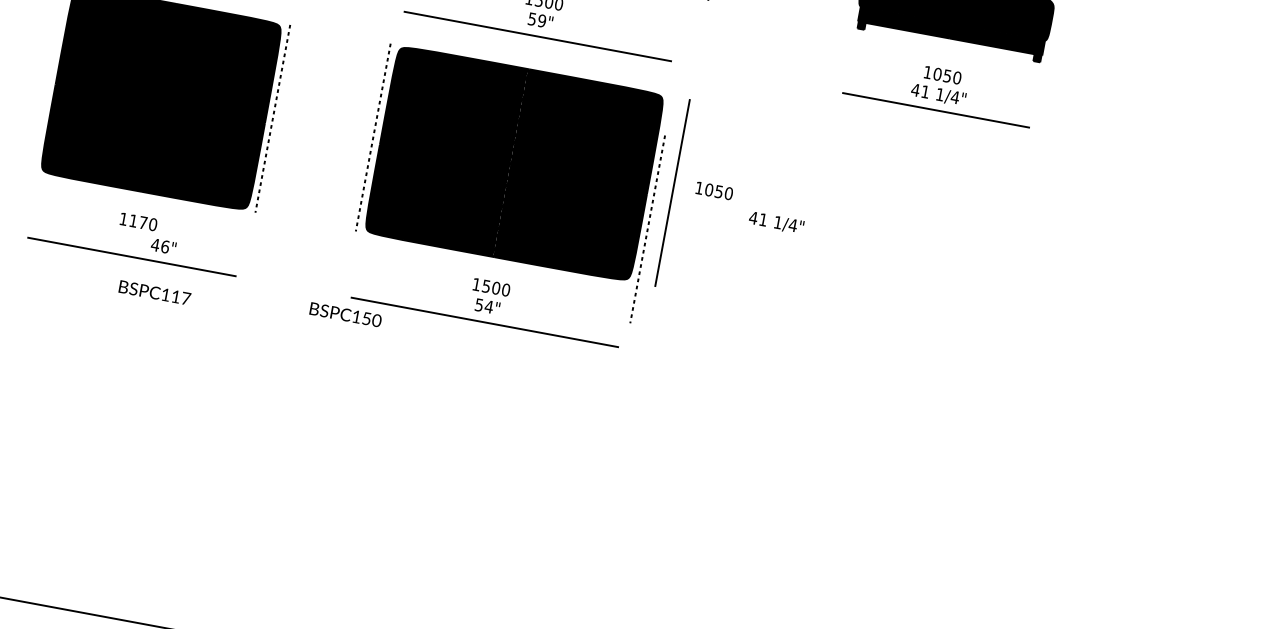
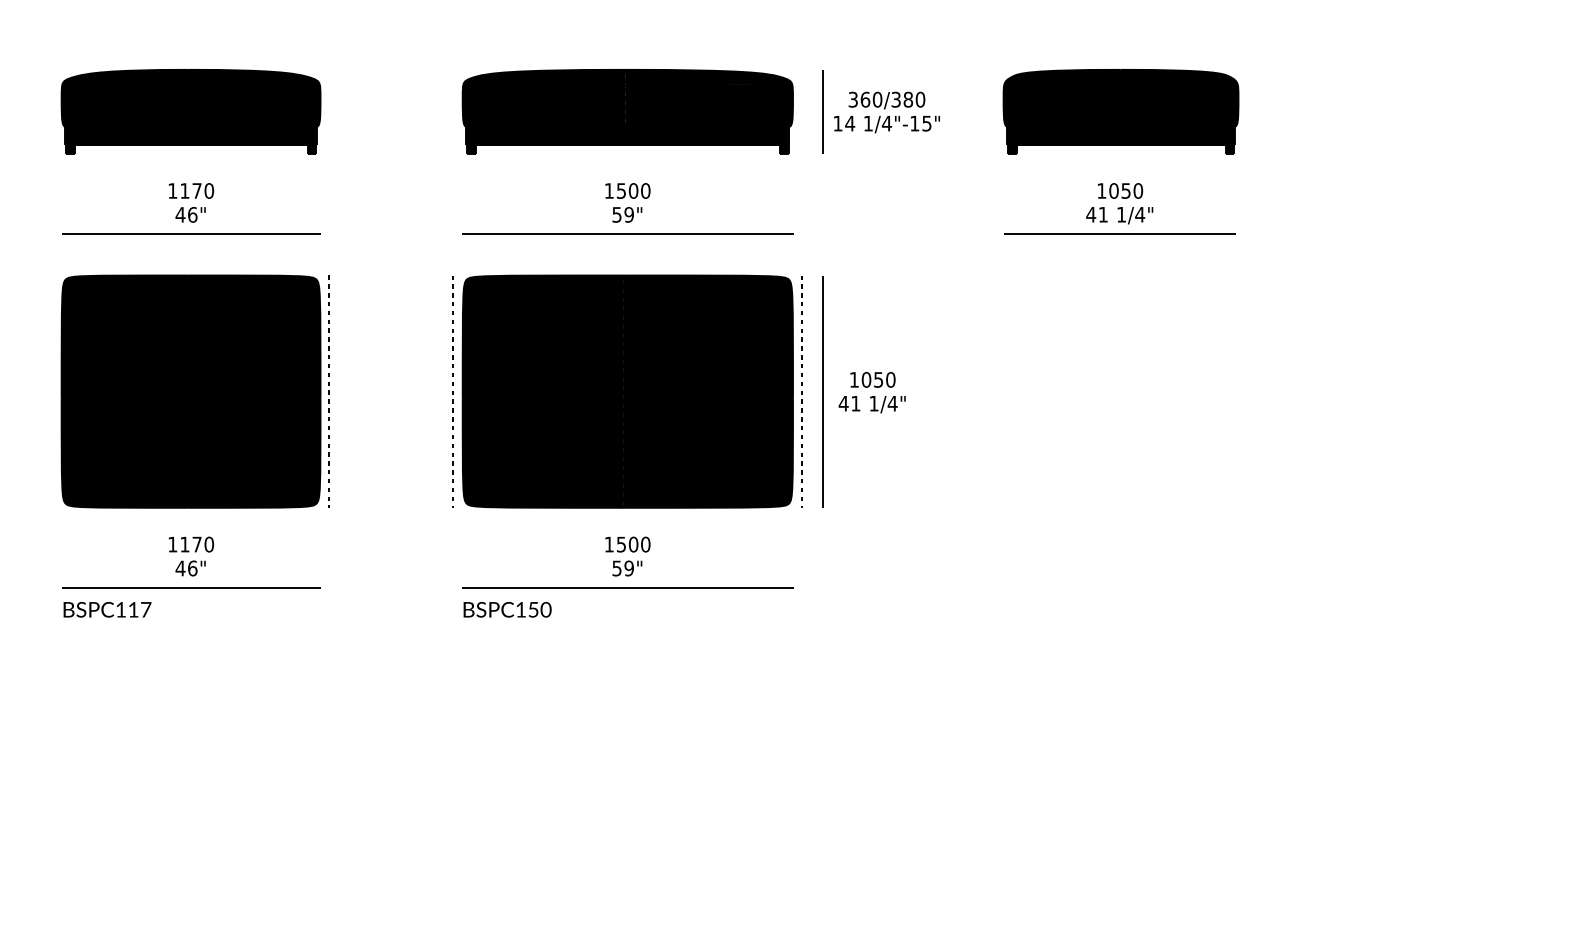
text: (775, 222) -> (871, 404), moved
line: (647, 229) -> (801, 391), moved
text: (163, 246) -> (190, 568), moved
text: (154, 292) -> (107, 609), moved
text: (489, 306) -> (629, 568), 54" -> 59"
text: (345, 314) -> (507, 609), moved

